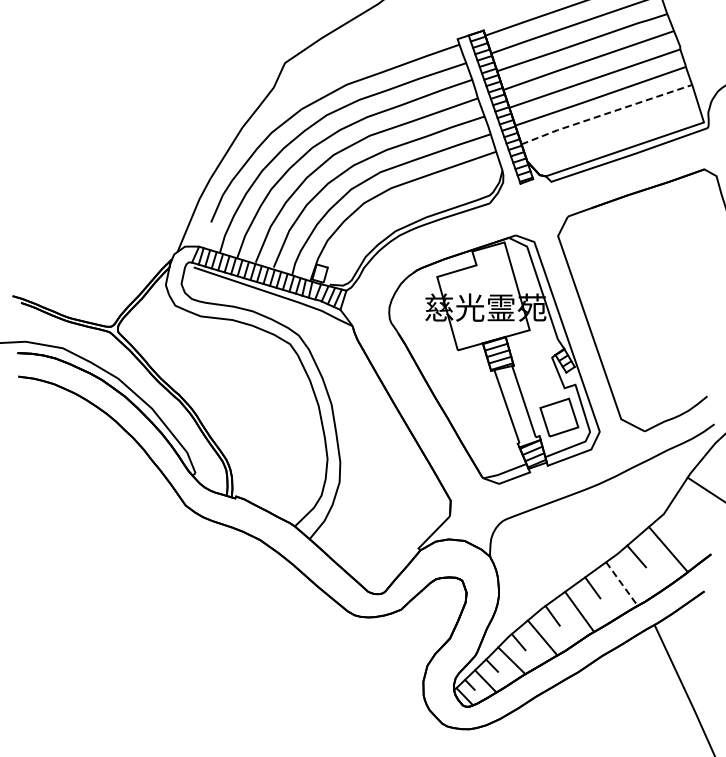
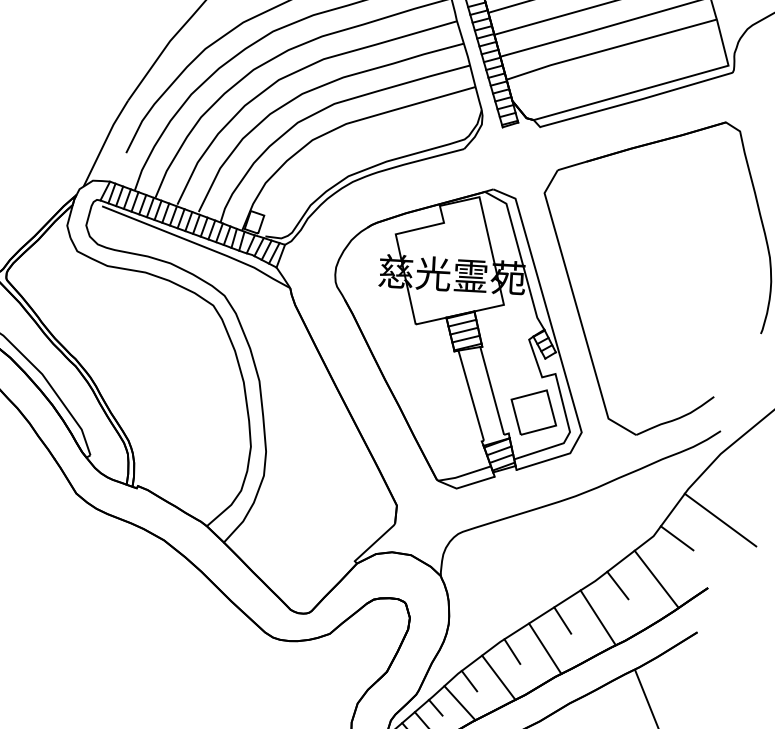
line: (605, 114) -> (610, 49), dashed -> solid
line: (683, 514) -> (677, 538), added
line: (621, 584) -> (597, 618), dashed -> solid

